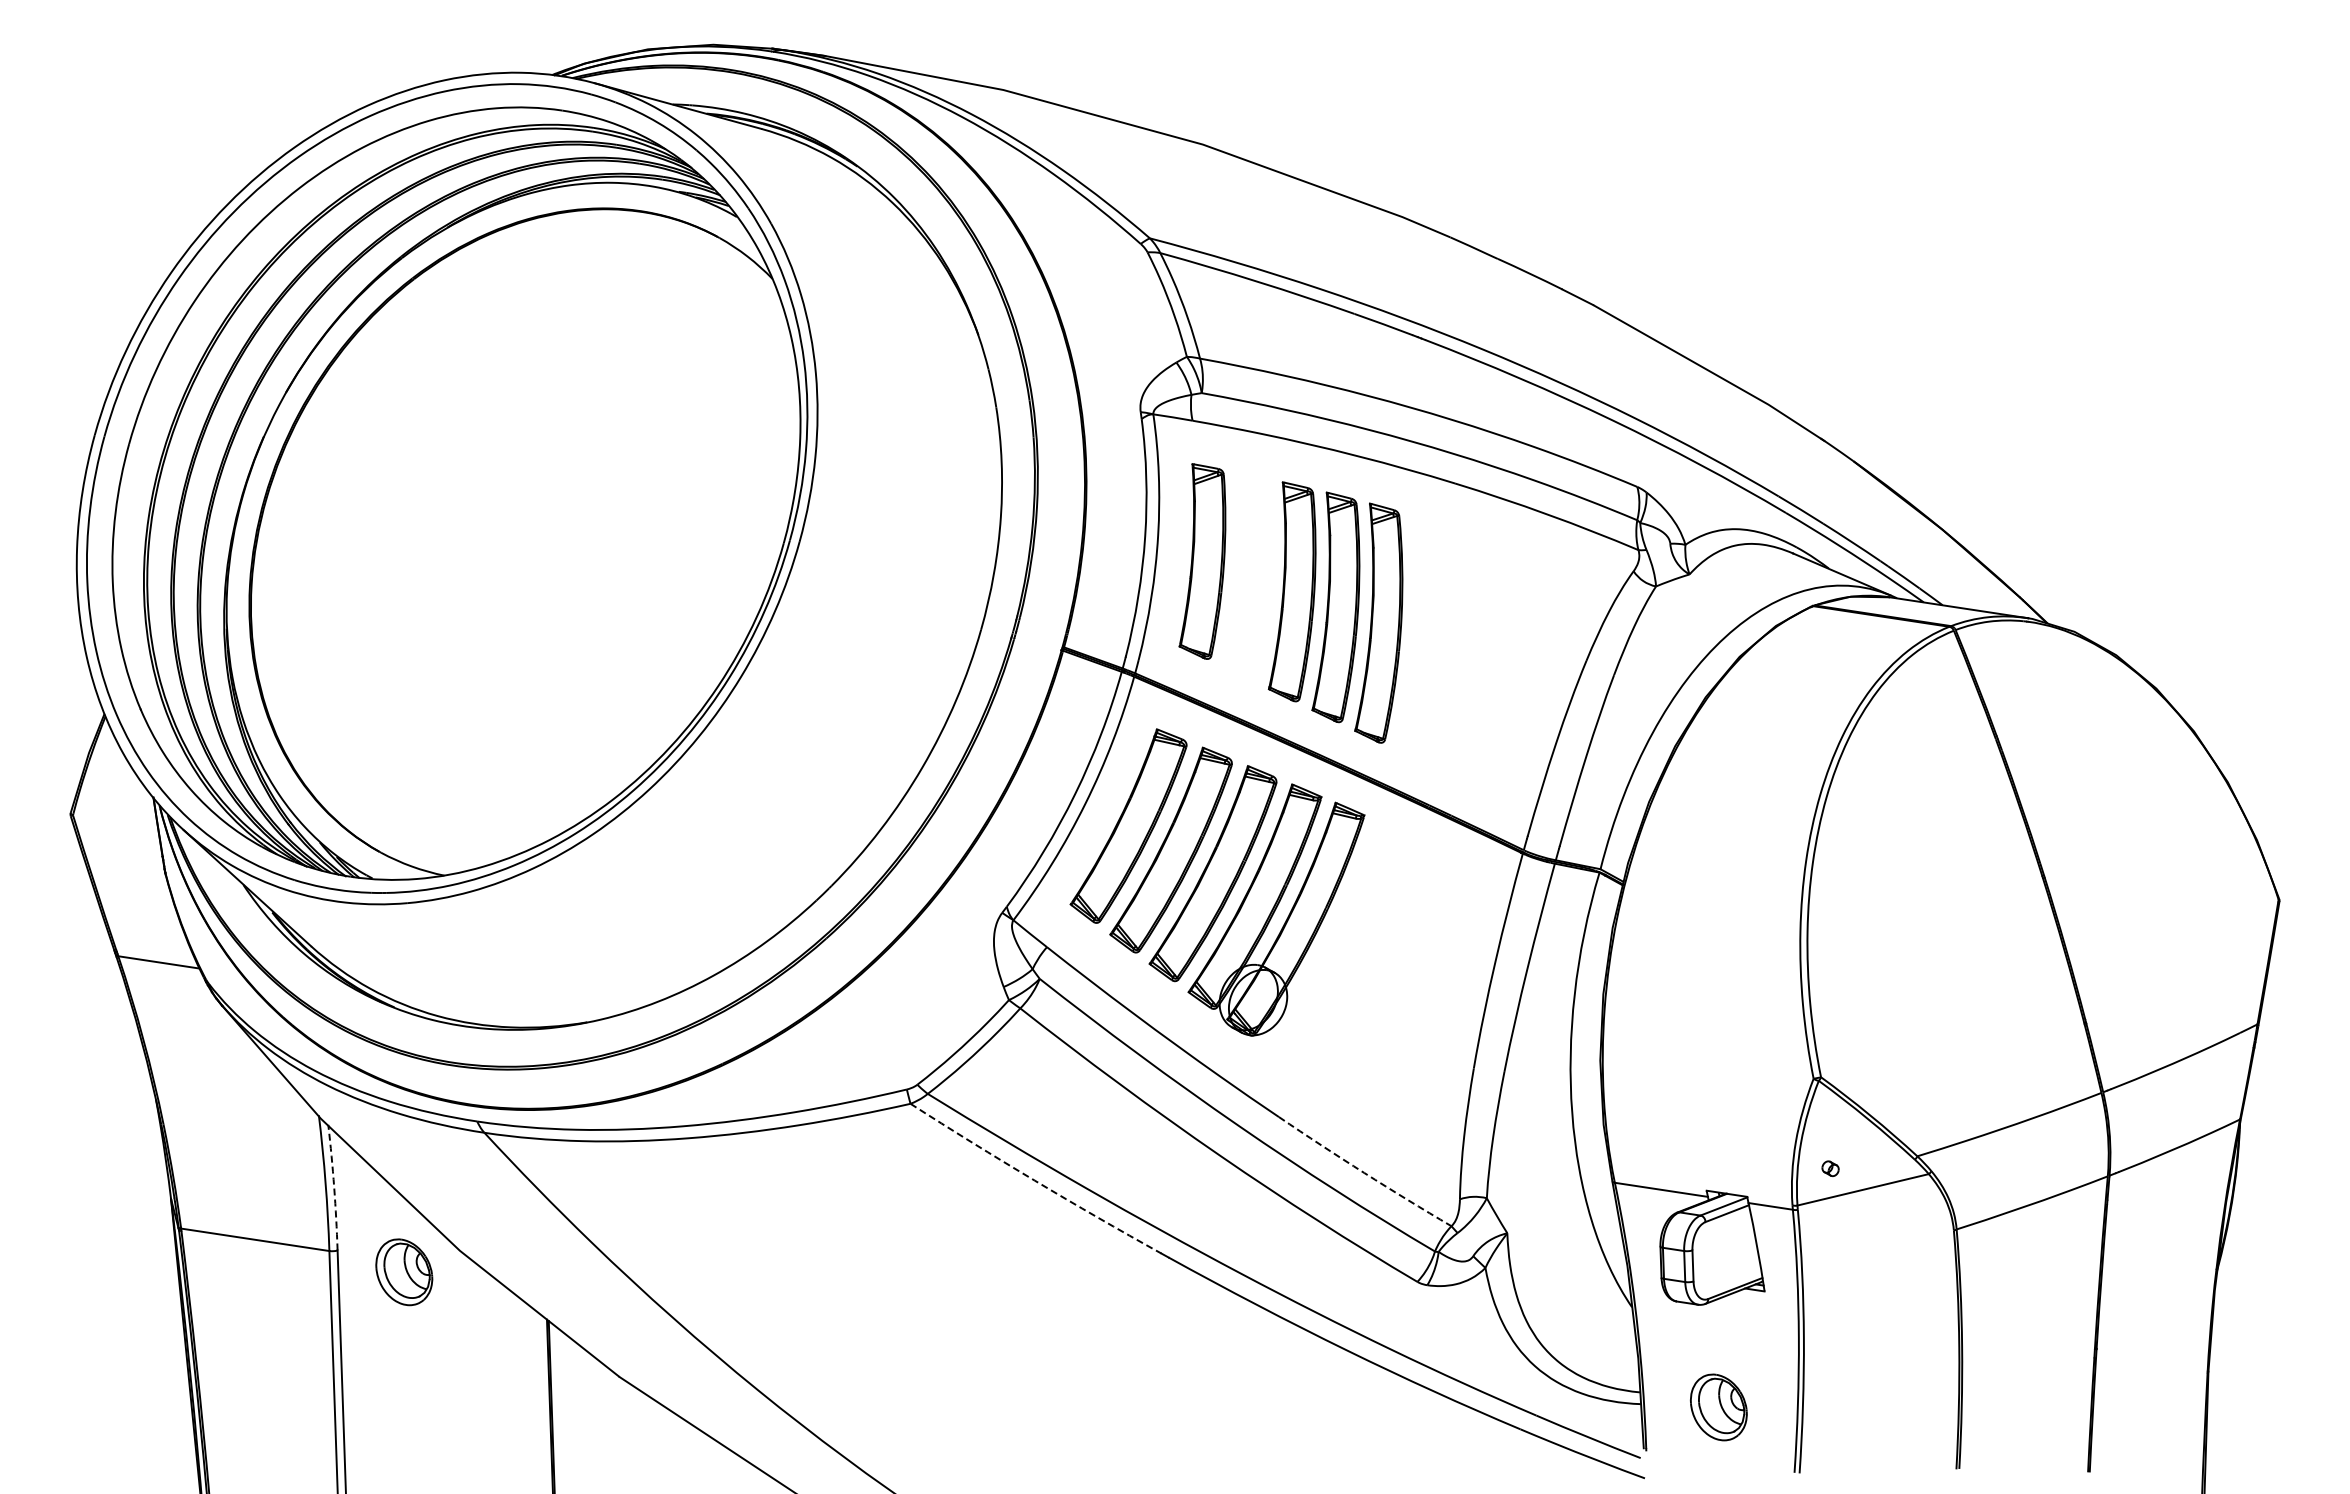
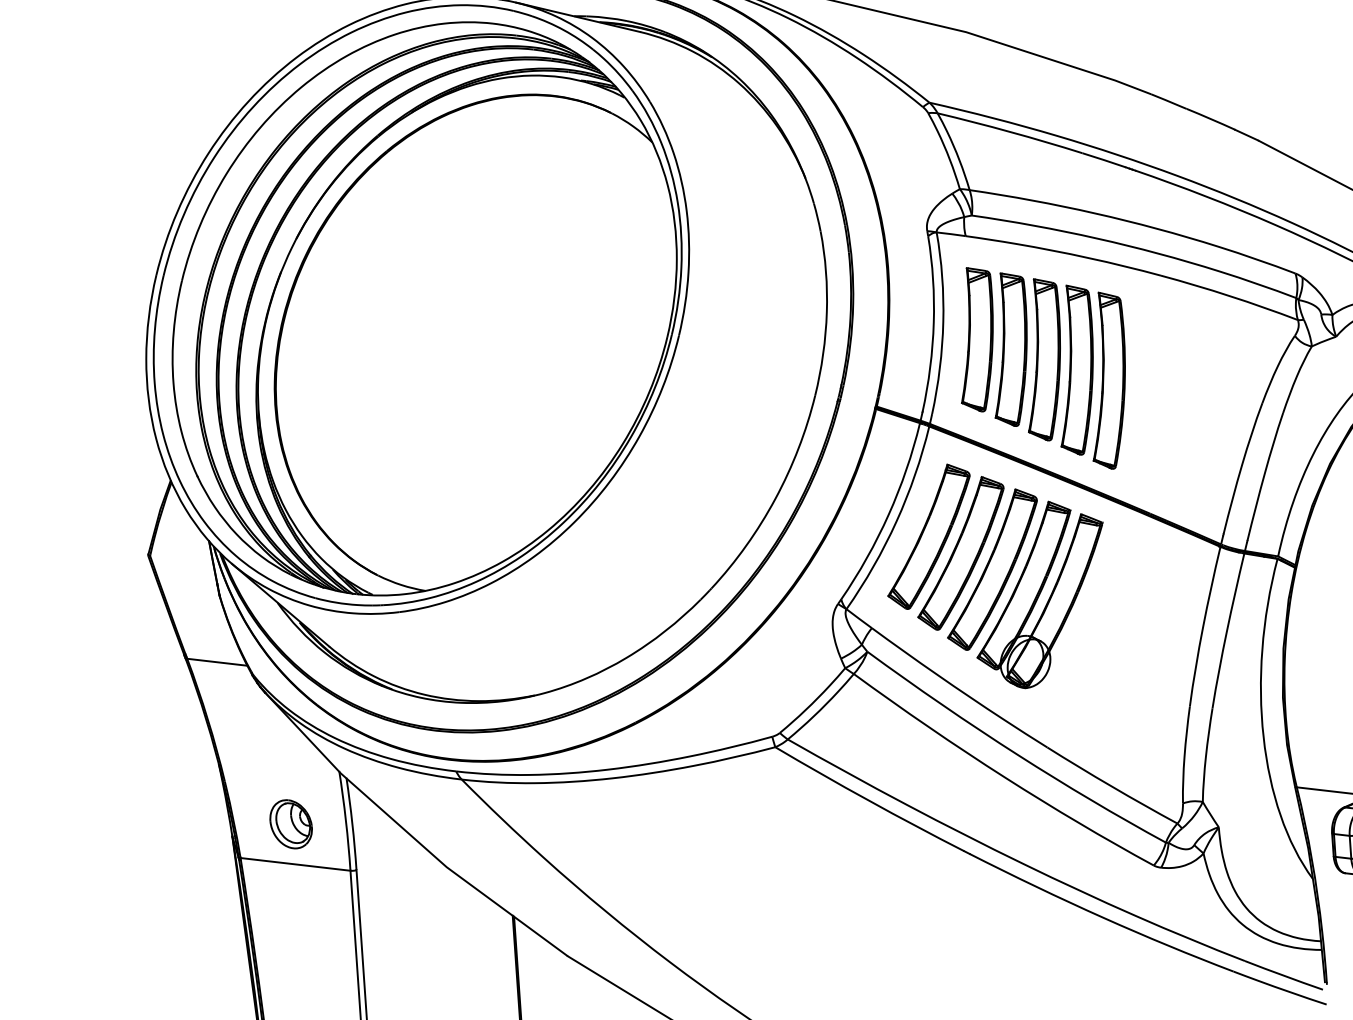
part: (1247, 576) -> (1010, 349), added
arc: (1364, 1172) -> (1111, 786), dashed -> solid
arc: (1034, 1180) -> (868, 800), dashed -> solid
arc: (334, 1187) -> (352, 823), dashed -> solid
part: (404, 1272) -> (291, 824), moved

